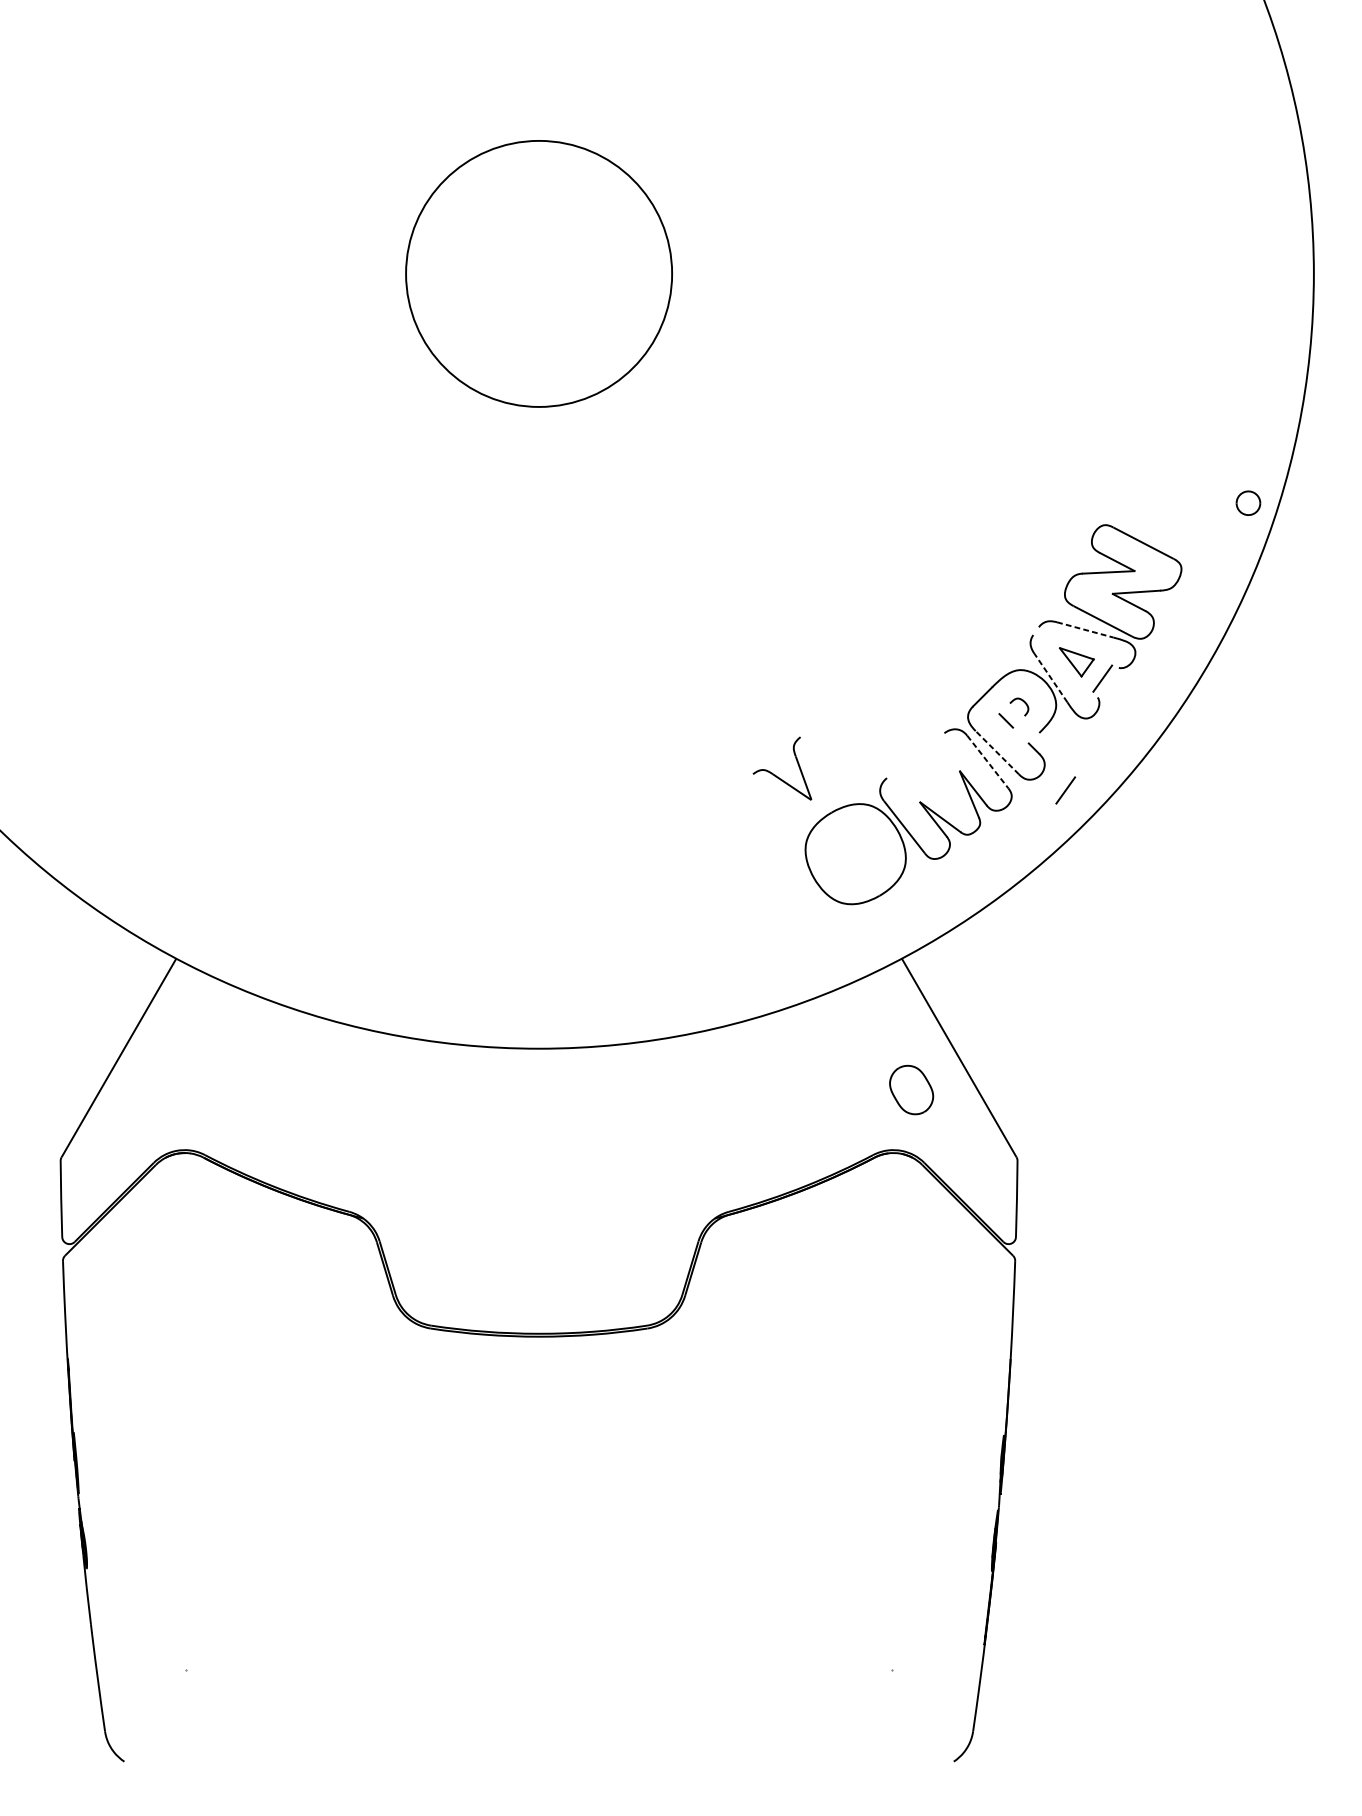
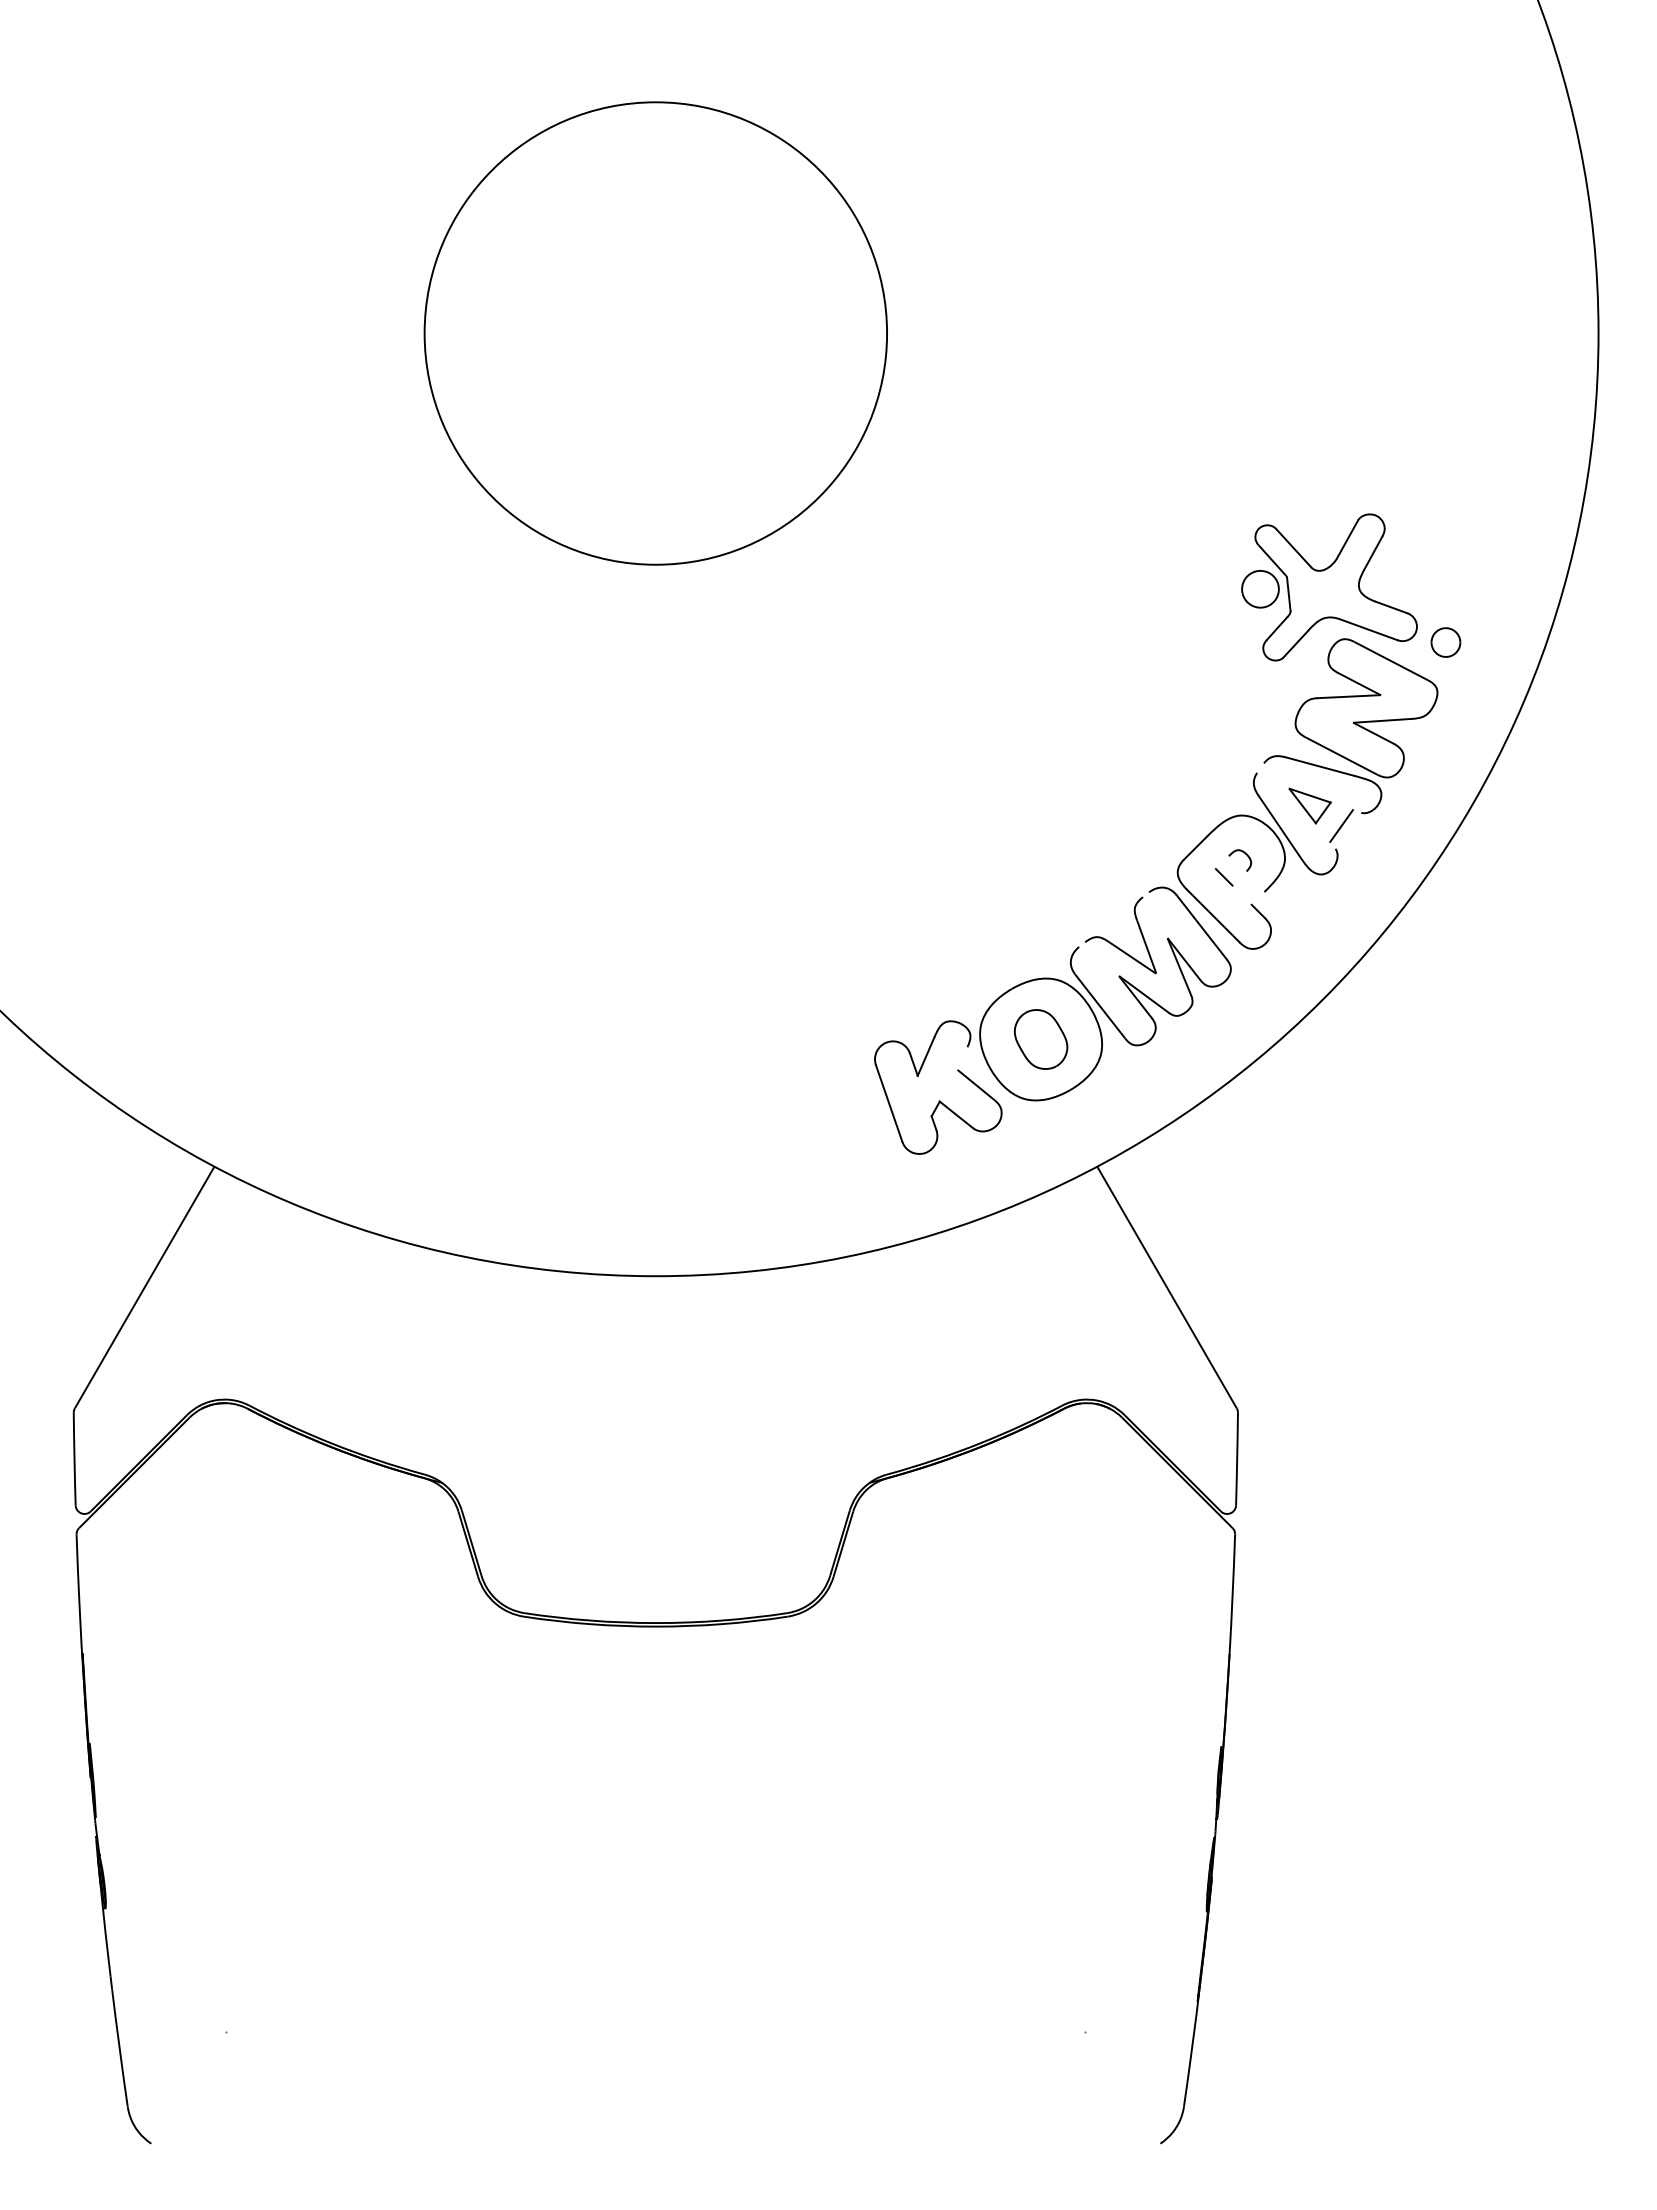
circle: (538, 273) -> (655, 333), size x1.43
part: (1092, 482) -> (1329, 587), added
part: (1248, 503) -> (1445, 642), moved
line: (1085, 629) -> (1320, 766), dashed -> solid
line: (1050, 678) -> (1278, 825), dashed -> solid
line: (997, 752) -> (1213, 915), dashed -> solid
line: (987, 762) -> (1201, 927), dashed -> solid
part: (776, 775) -> (1113, 943), moved
line: (1065, 790) -> (1296, 961), removed
part: (772, 904) -> (939, 1100), added
part: (911, 1090) -> (1041, 1039), moved

